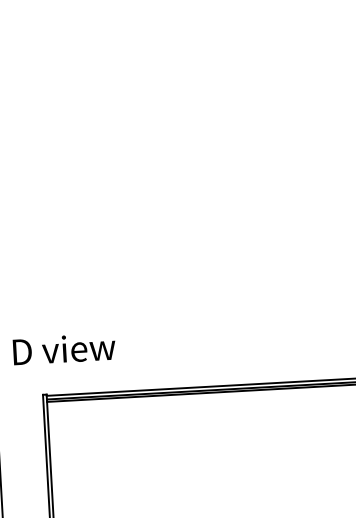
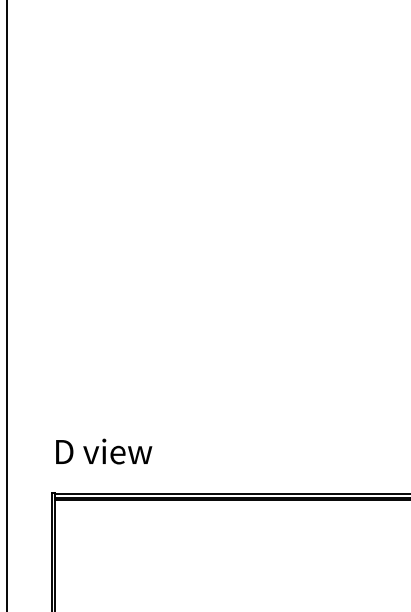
text: (64, 349) -> (104, 451), moved

